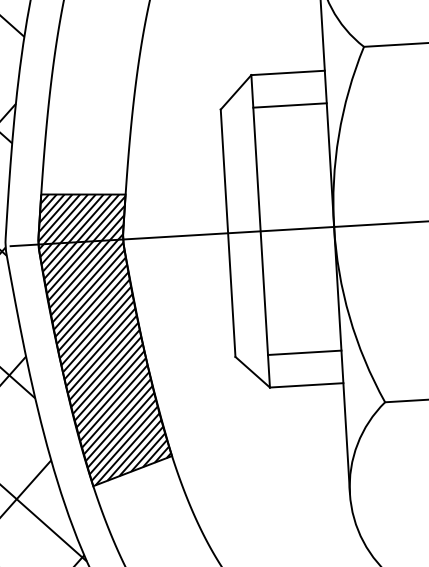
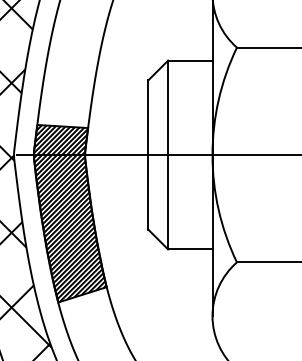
line: (290, 105) -> (190, 80), removed
line: (305, 352) -> (190, 229), removed

